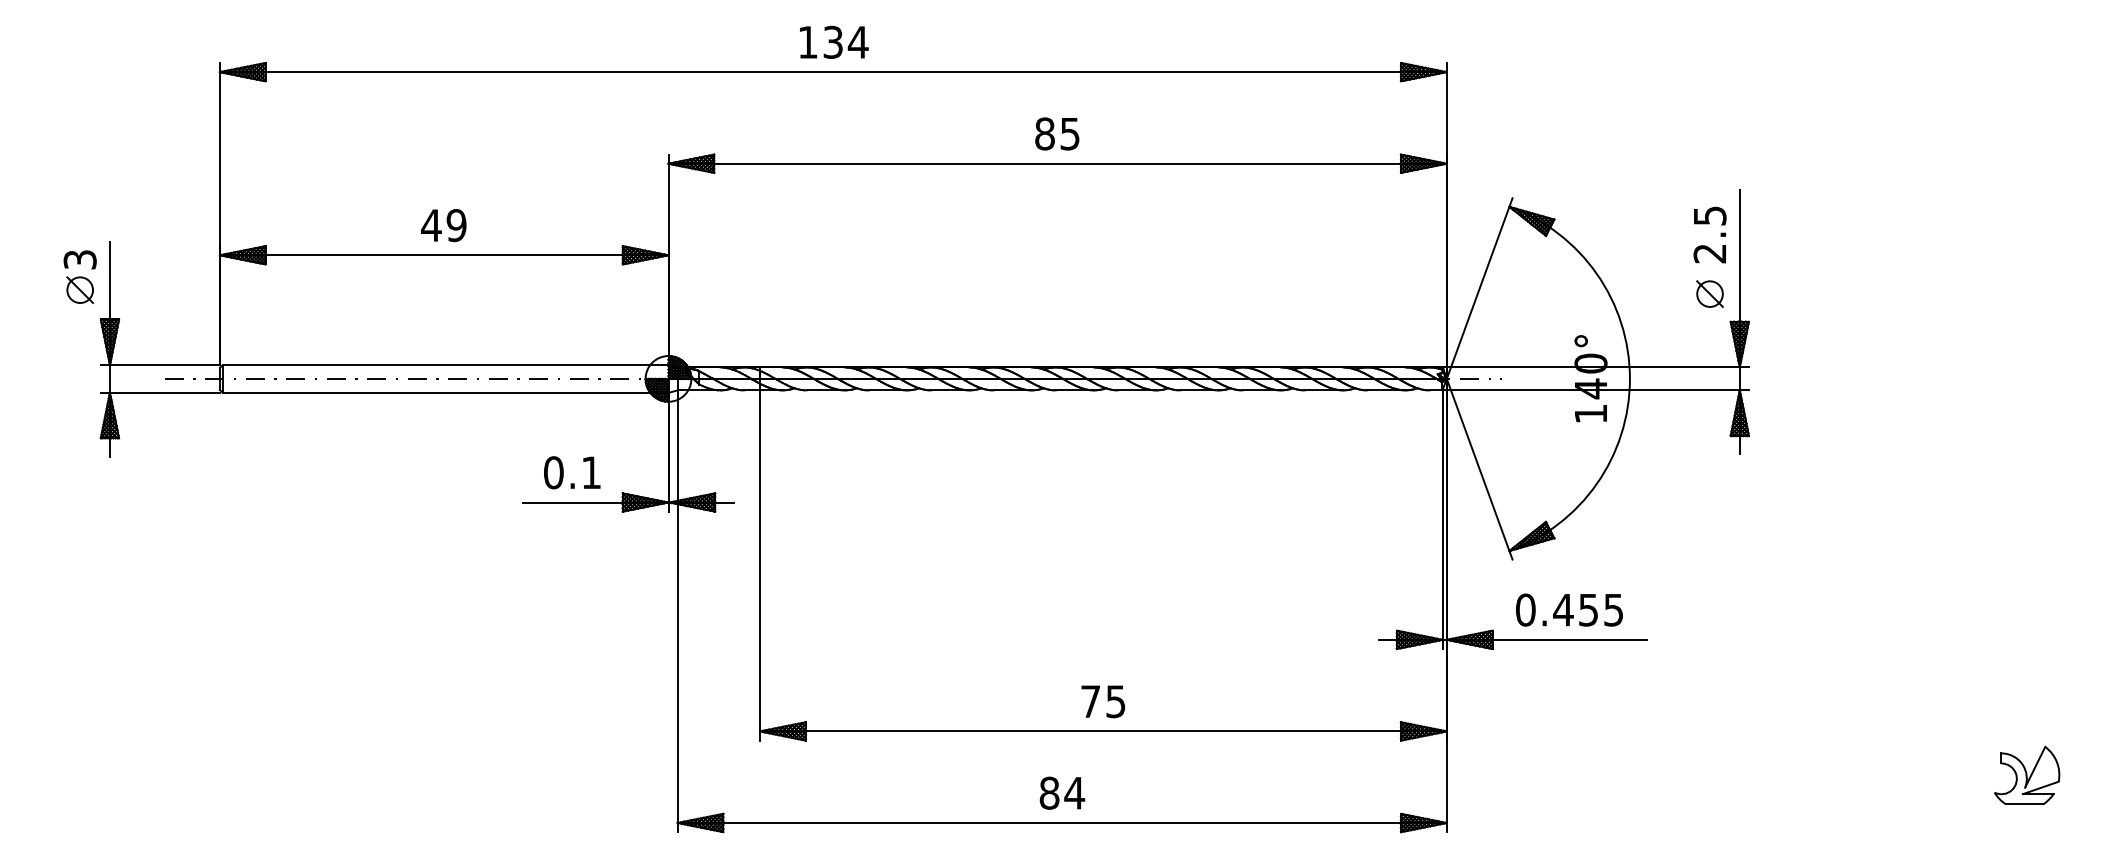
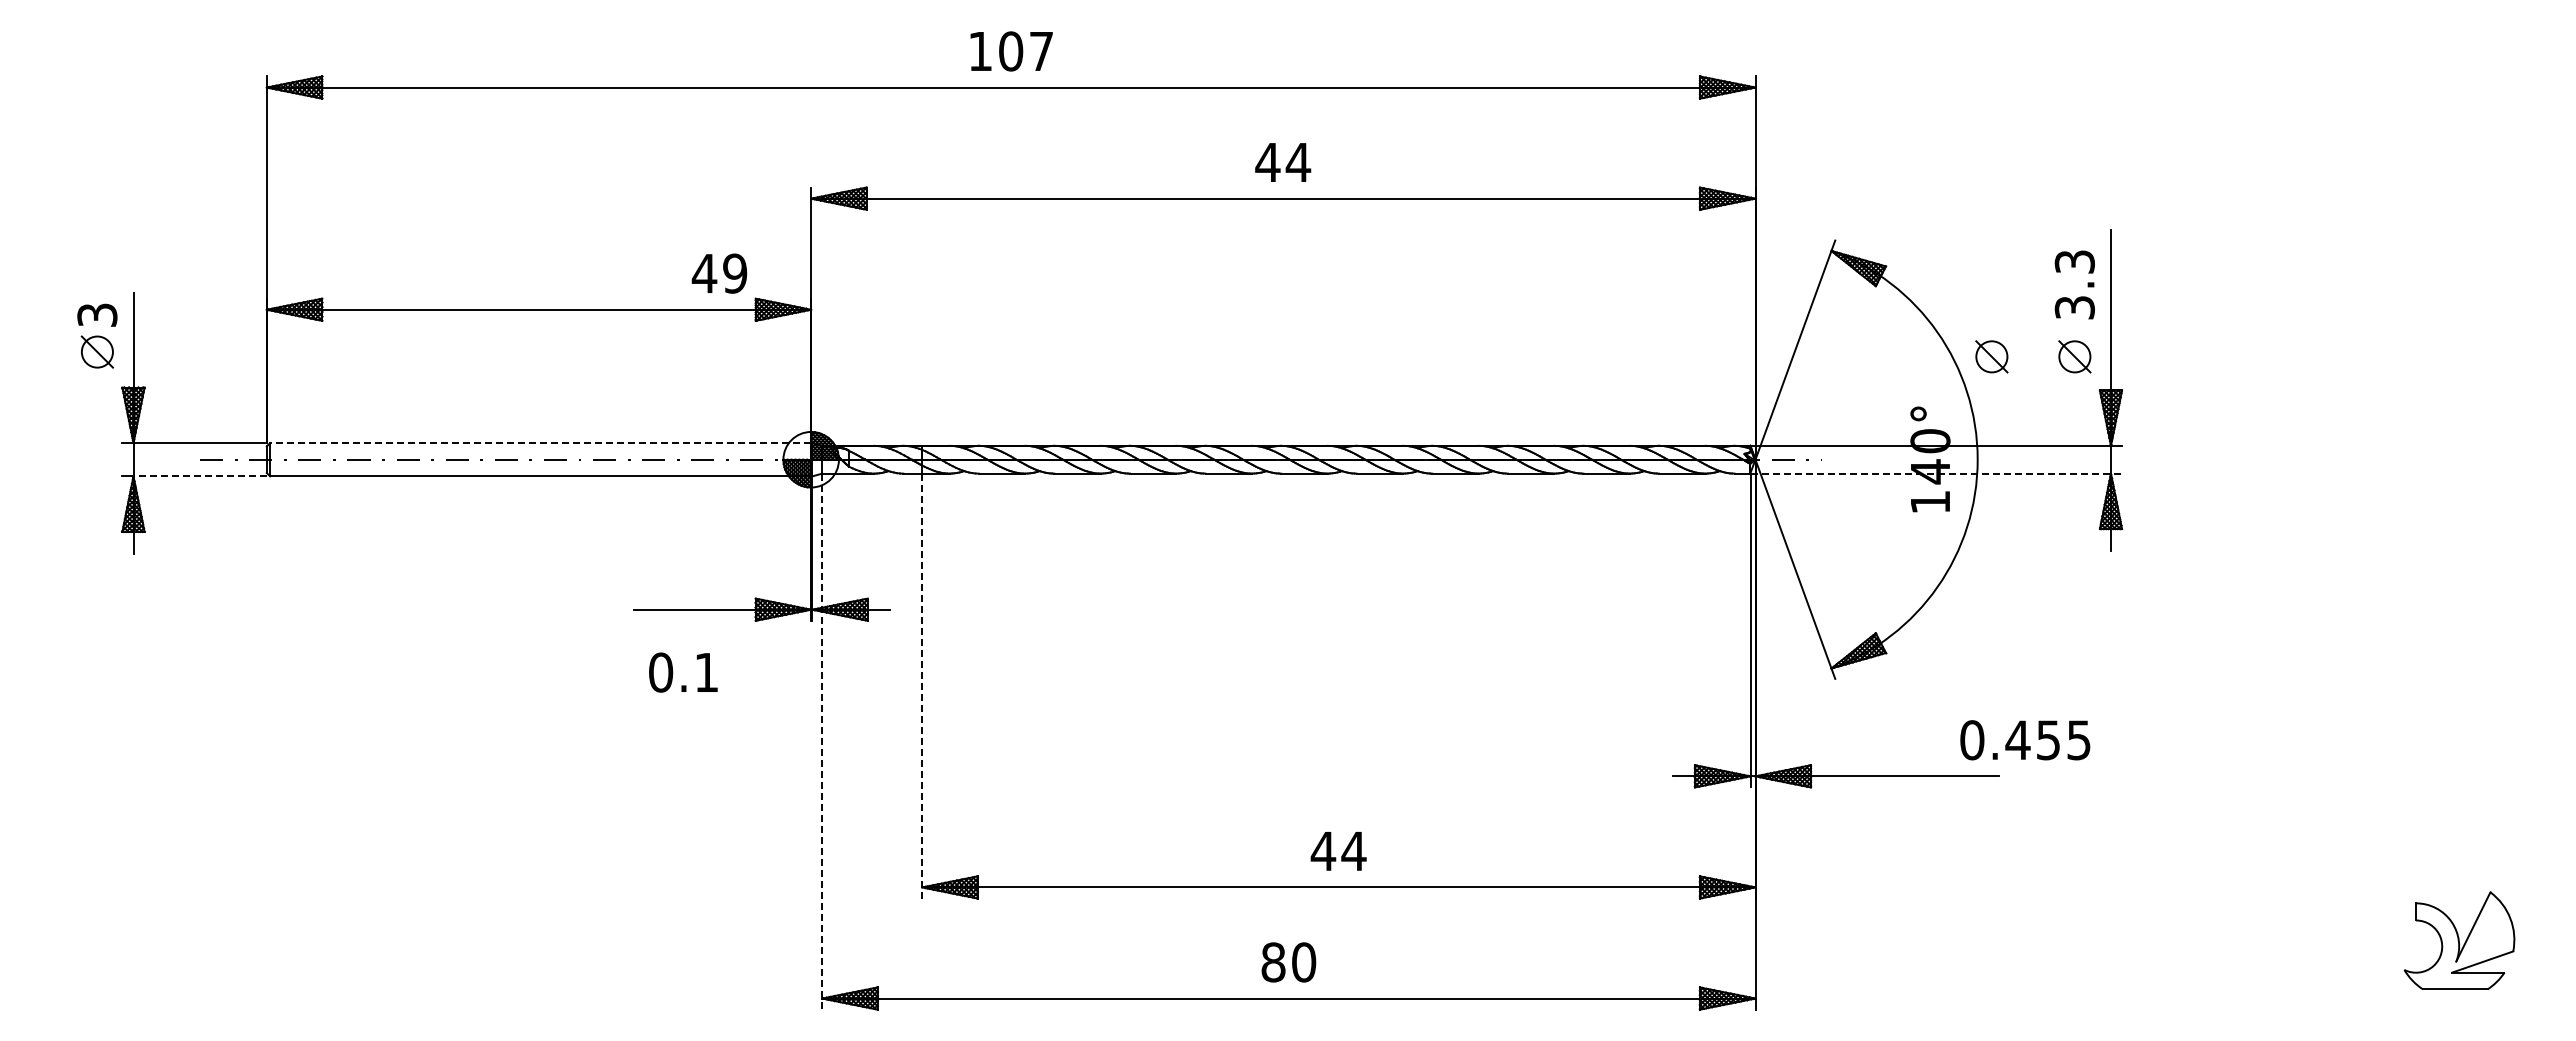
text: (845, 42) -> (1026, 51), 134 -> 107
text: (1057, 133) -> (1283, 162), 85 -> 44
text: (443, 225) -> (719, 273), moved
text: (1709, 234) -> (2074, 284), 2.5 -> 3.3
part: (1641, 293) -> (1991, 356), added
line: (445, 365) -> (540, 443), solid -> dashed
line: (1595, 390) -> (1936, 473), solid -> dashed
line: (165, 392) -> (200, 476), solid -> dashed
text: (572, 472) -> (683, 672), moved
line: (760, 565) -> (922, 686), solid -> dashed
text: (1569, 610) -> (2025, 740), moved
line: (677, 611) -> (822, 742), solid -> dashed
text: (1103, 701) -> (1338, 851), 75 -> 44
part: (2027, 775) -> (2459, 940), size x1.4
text: (1074, 793) -> (1303, 962), 84 -> 80

